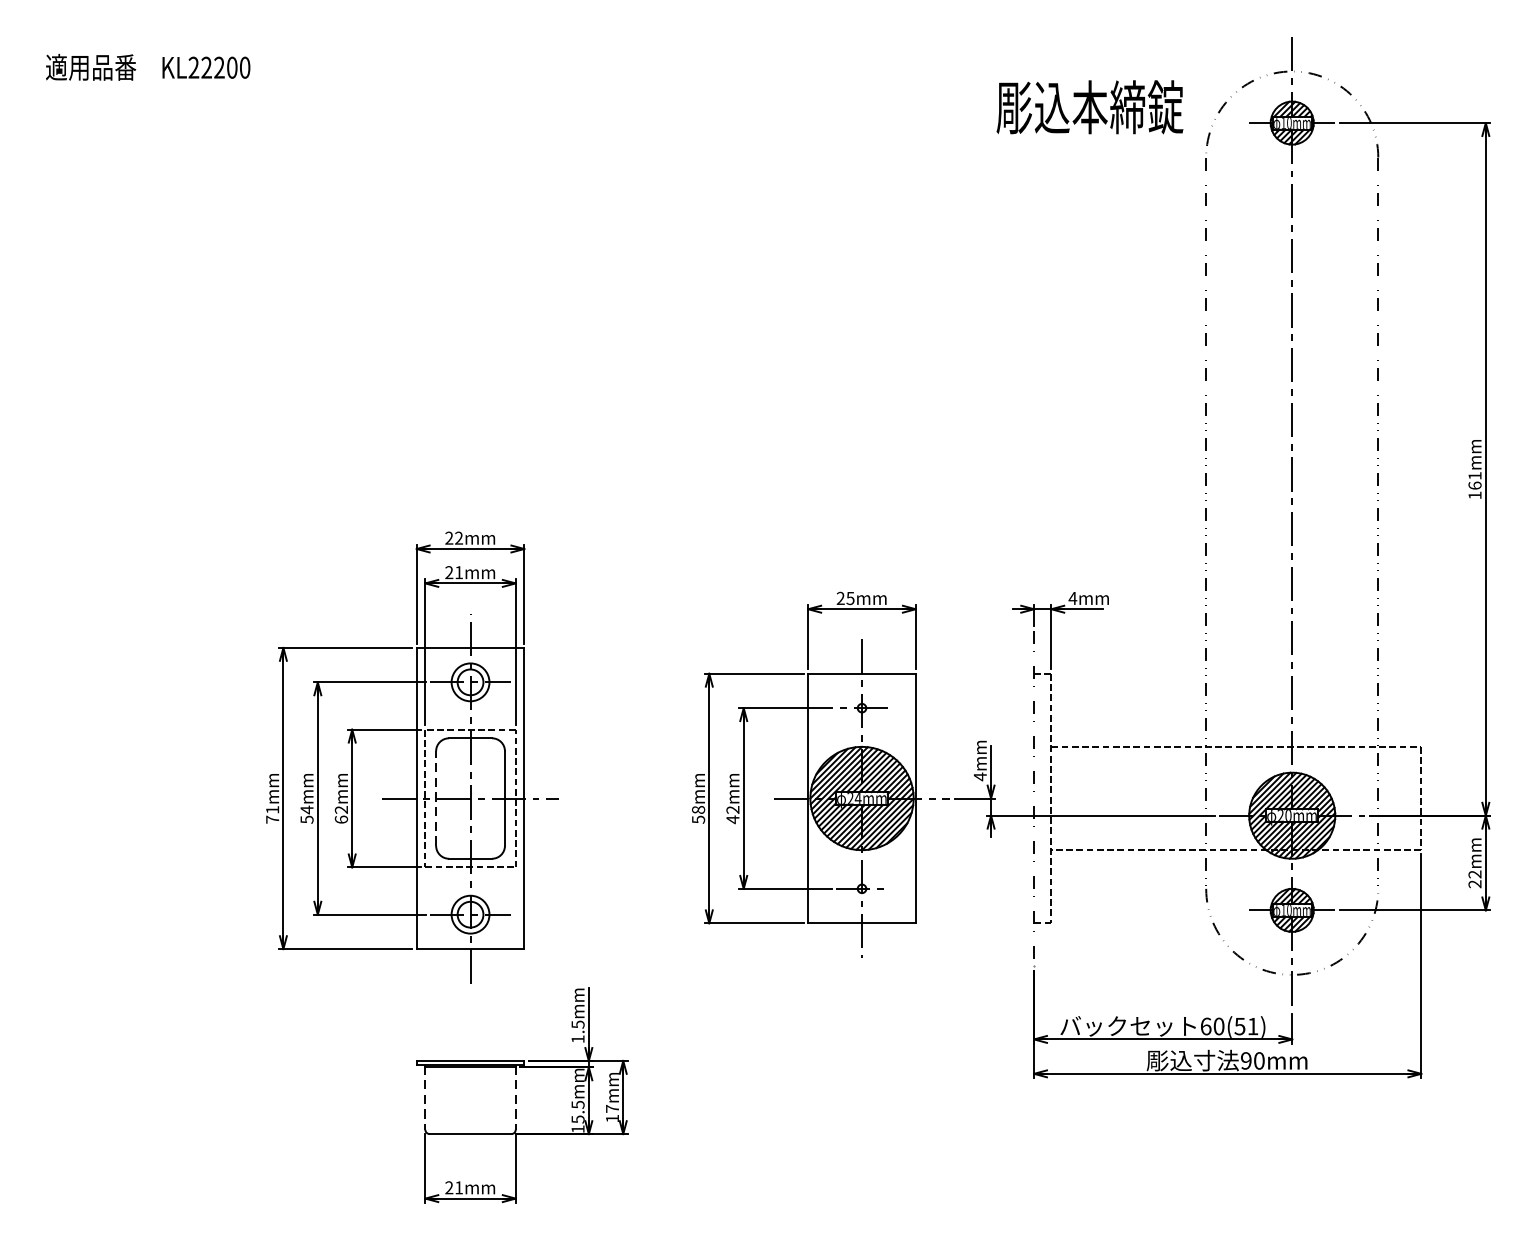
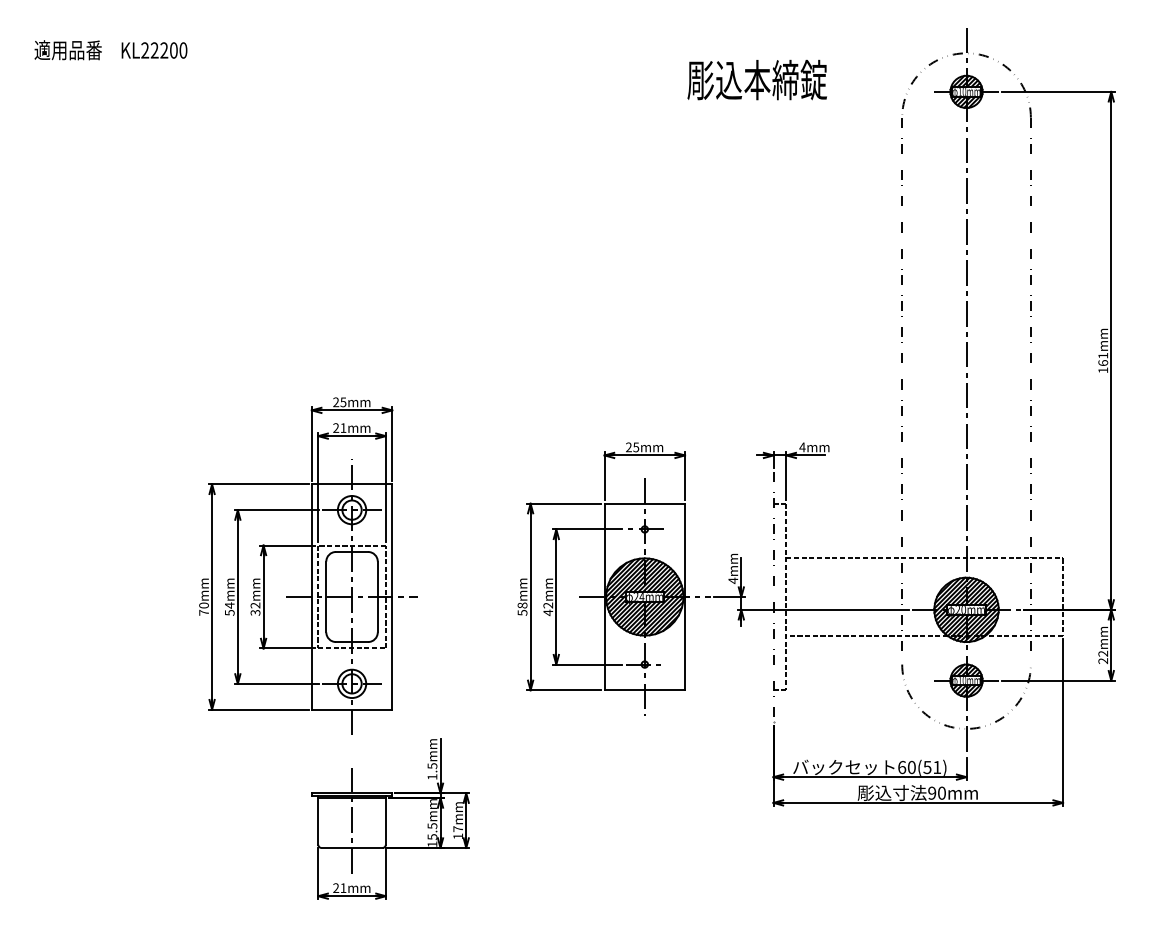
text: (1088, 106) -> (756, 79), moved
text: (459, 538) -> (343, 402), 22mm -> 25mm
line: (436, 797) -> (326, 596), dashed -> solid
text: (271, 809) -> (203, 605), 71mm -> 70mm
text: (341, 819) -> (255, 612), 62mm -> 32mm
line: (471, 1097) -> (352, 820), added
line: (425, 1098) -> (318, 821), dashed -> solid
line: (515, 1098) -> (385, 821), dashed -> solid

